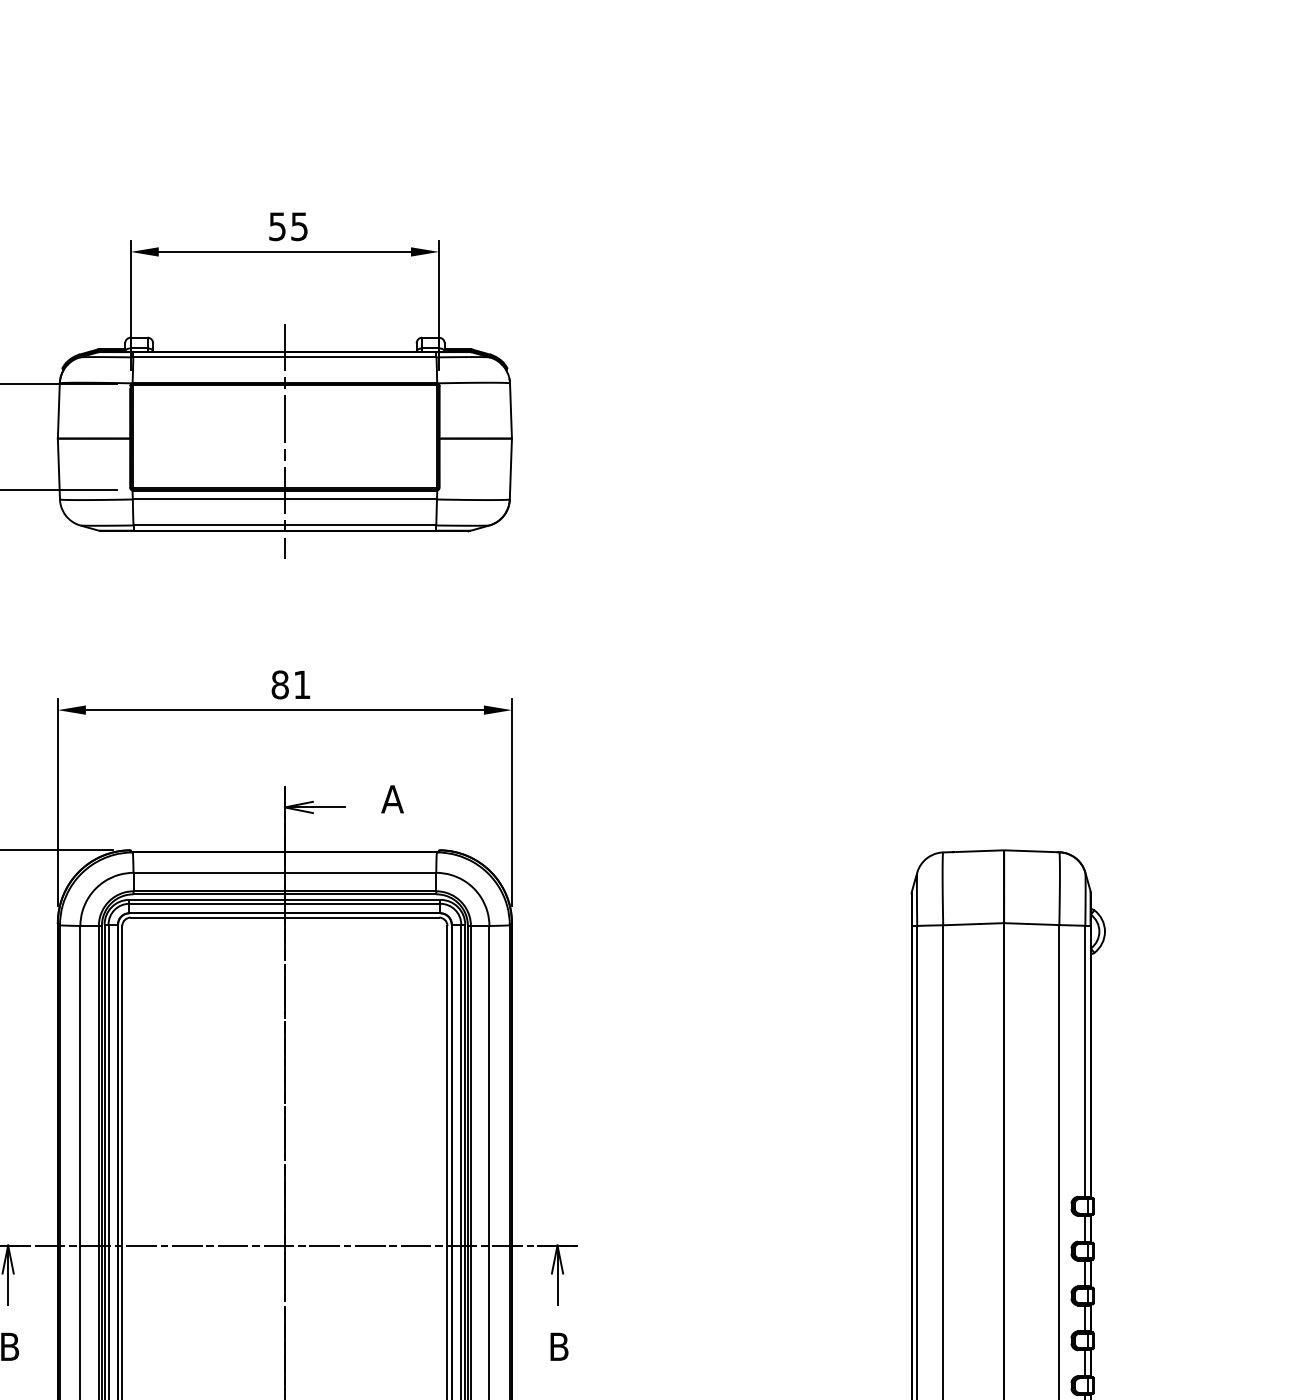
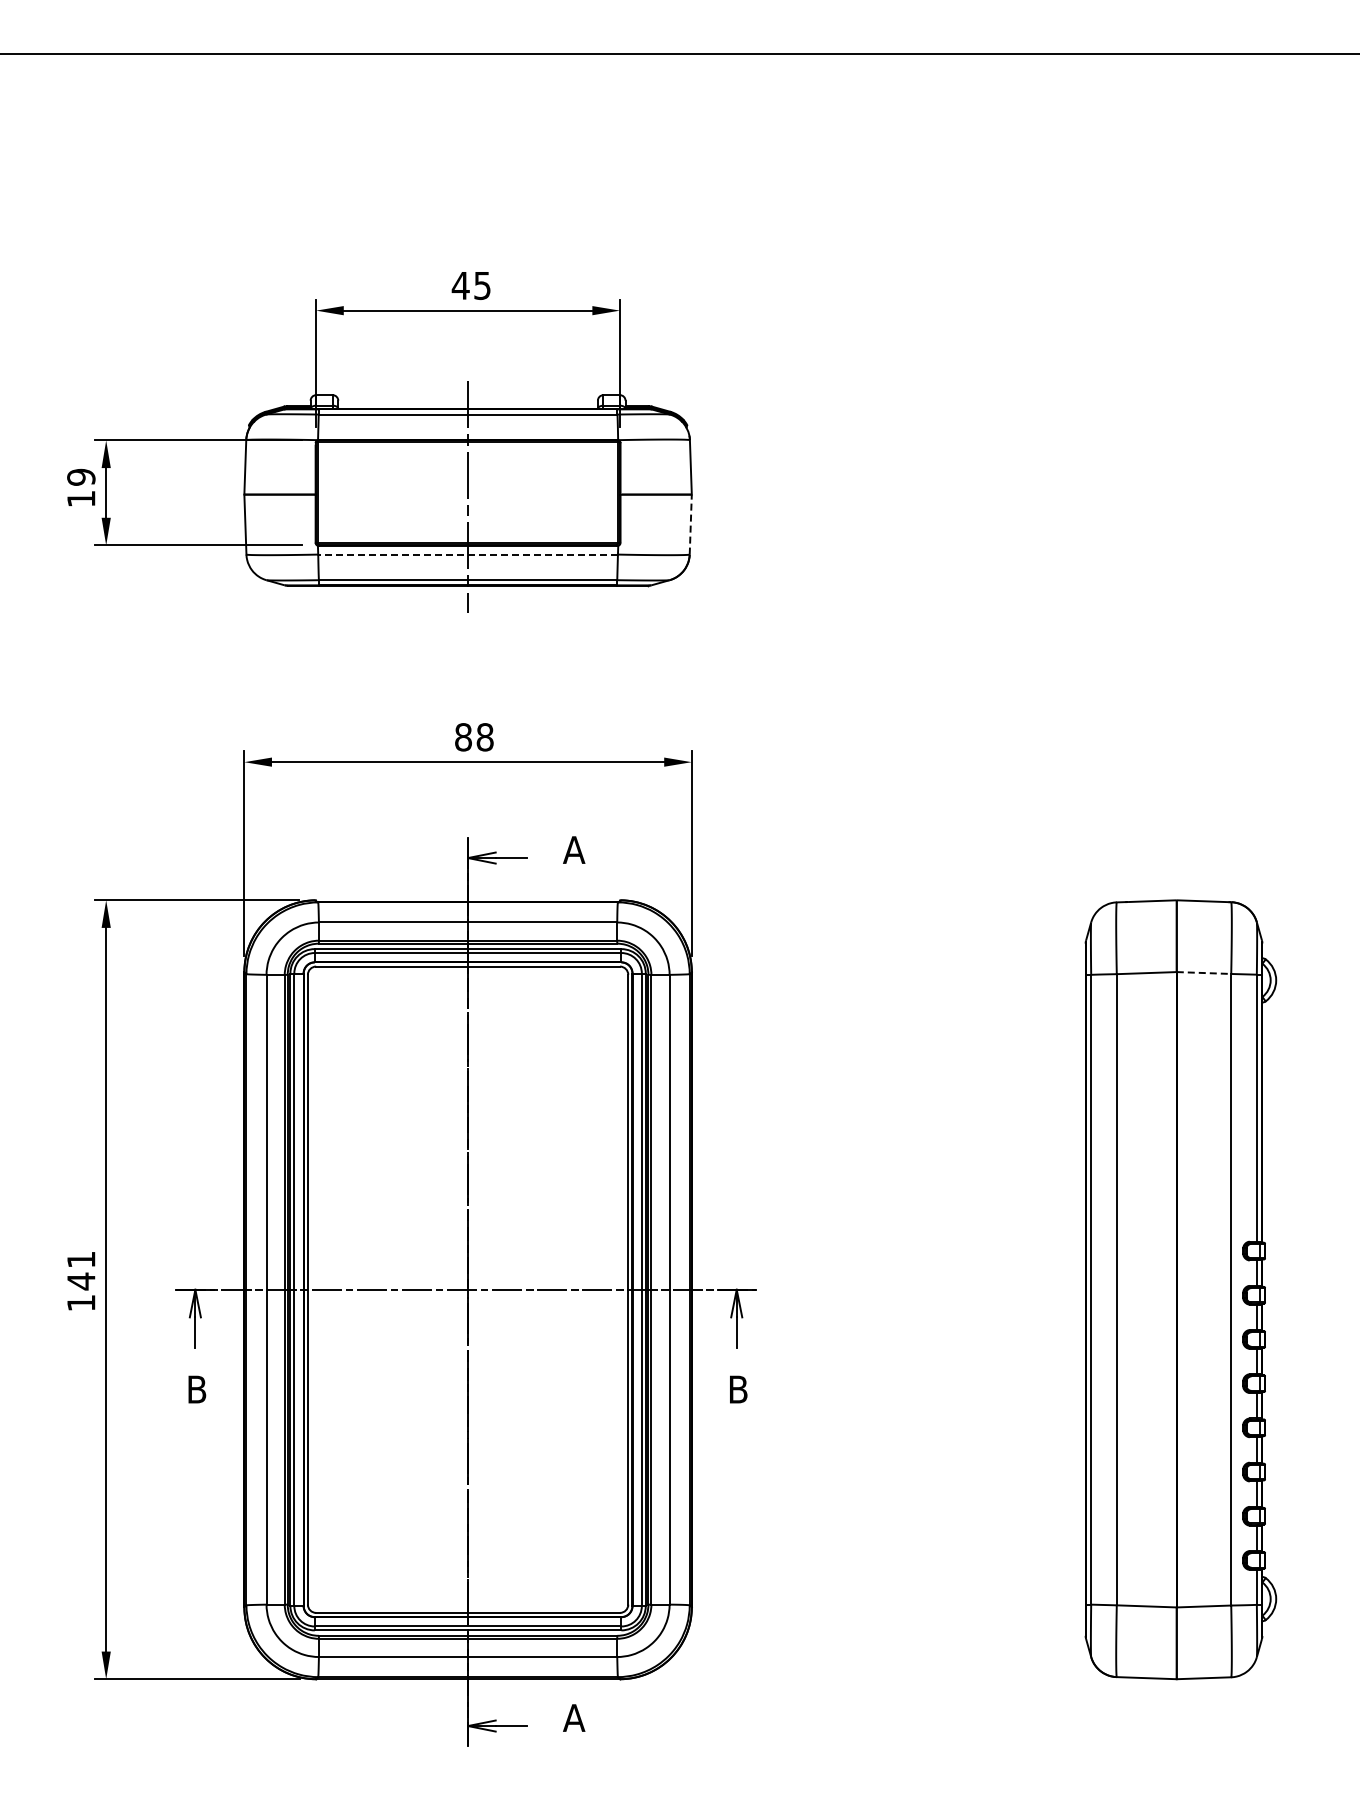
text: (277, 227) -> (460, 286), 55 -> 45
line: (510, 468) -> (690, 524), solid -> dashed
line: (285, 499) -> (468, 554), solid -> dashed
text: (301, 685) -> (484, 737), 81 -> 88
line: (1032, 924) -> (1204, 973), solid -> dashed

